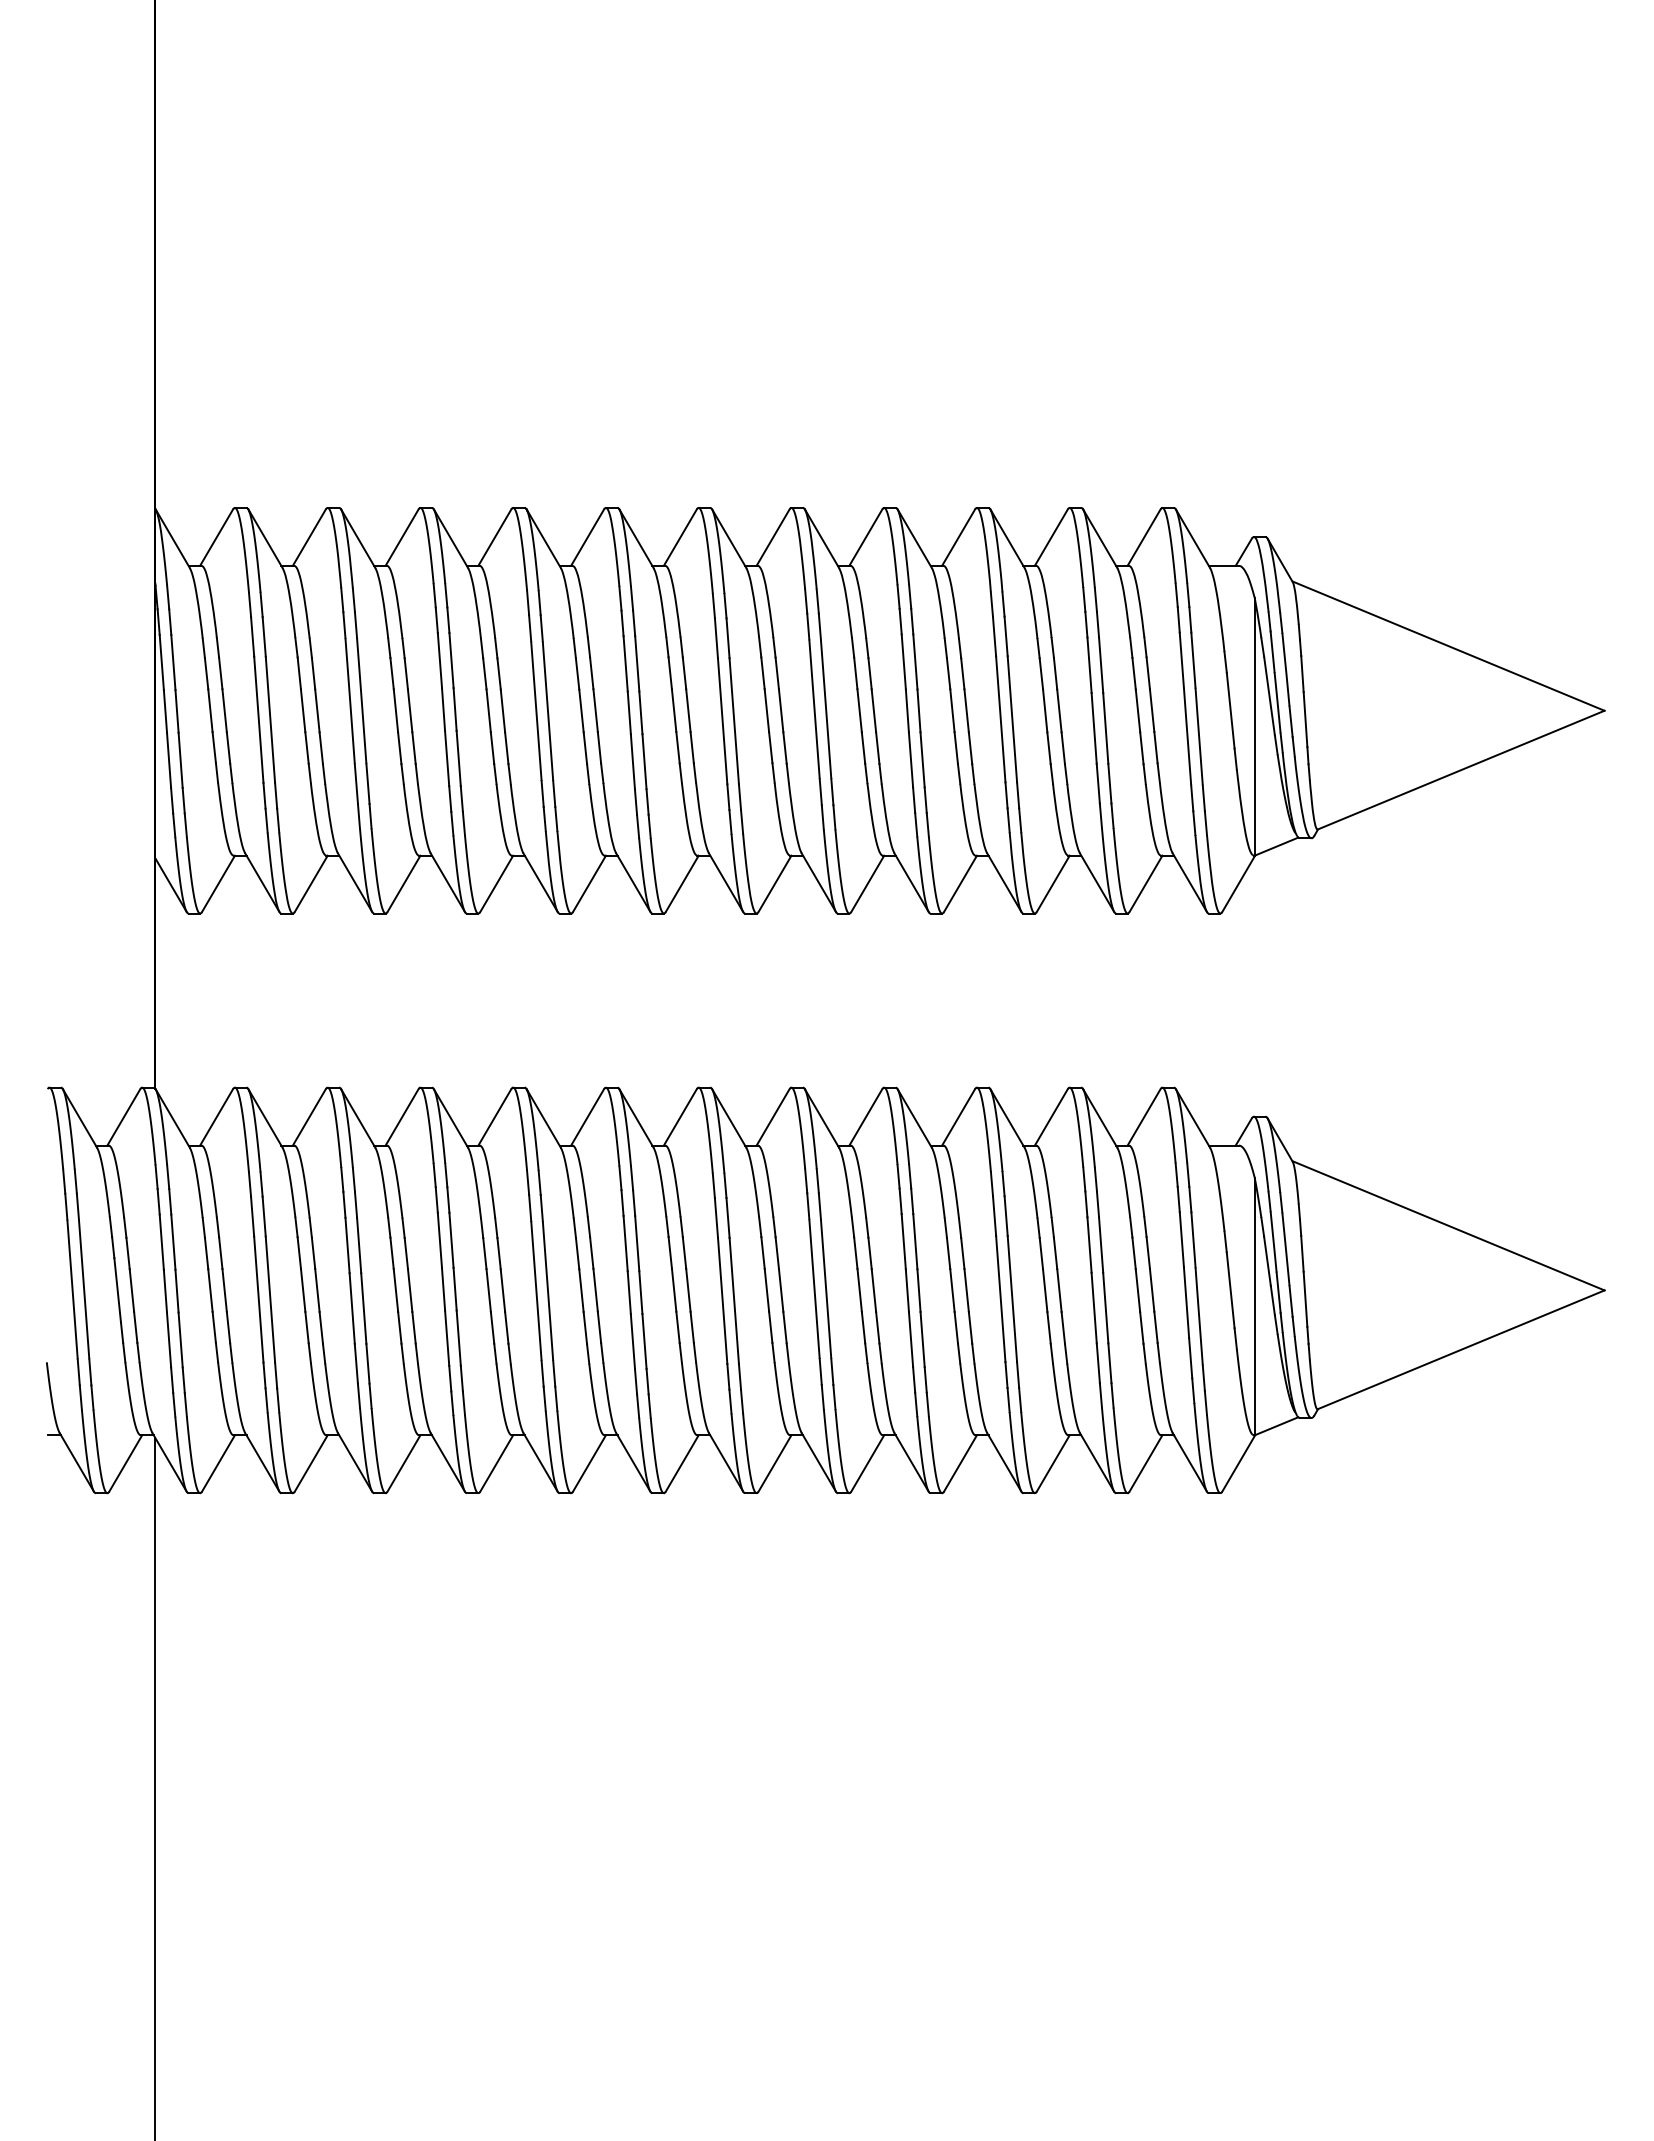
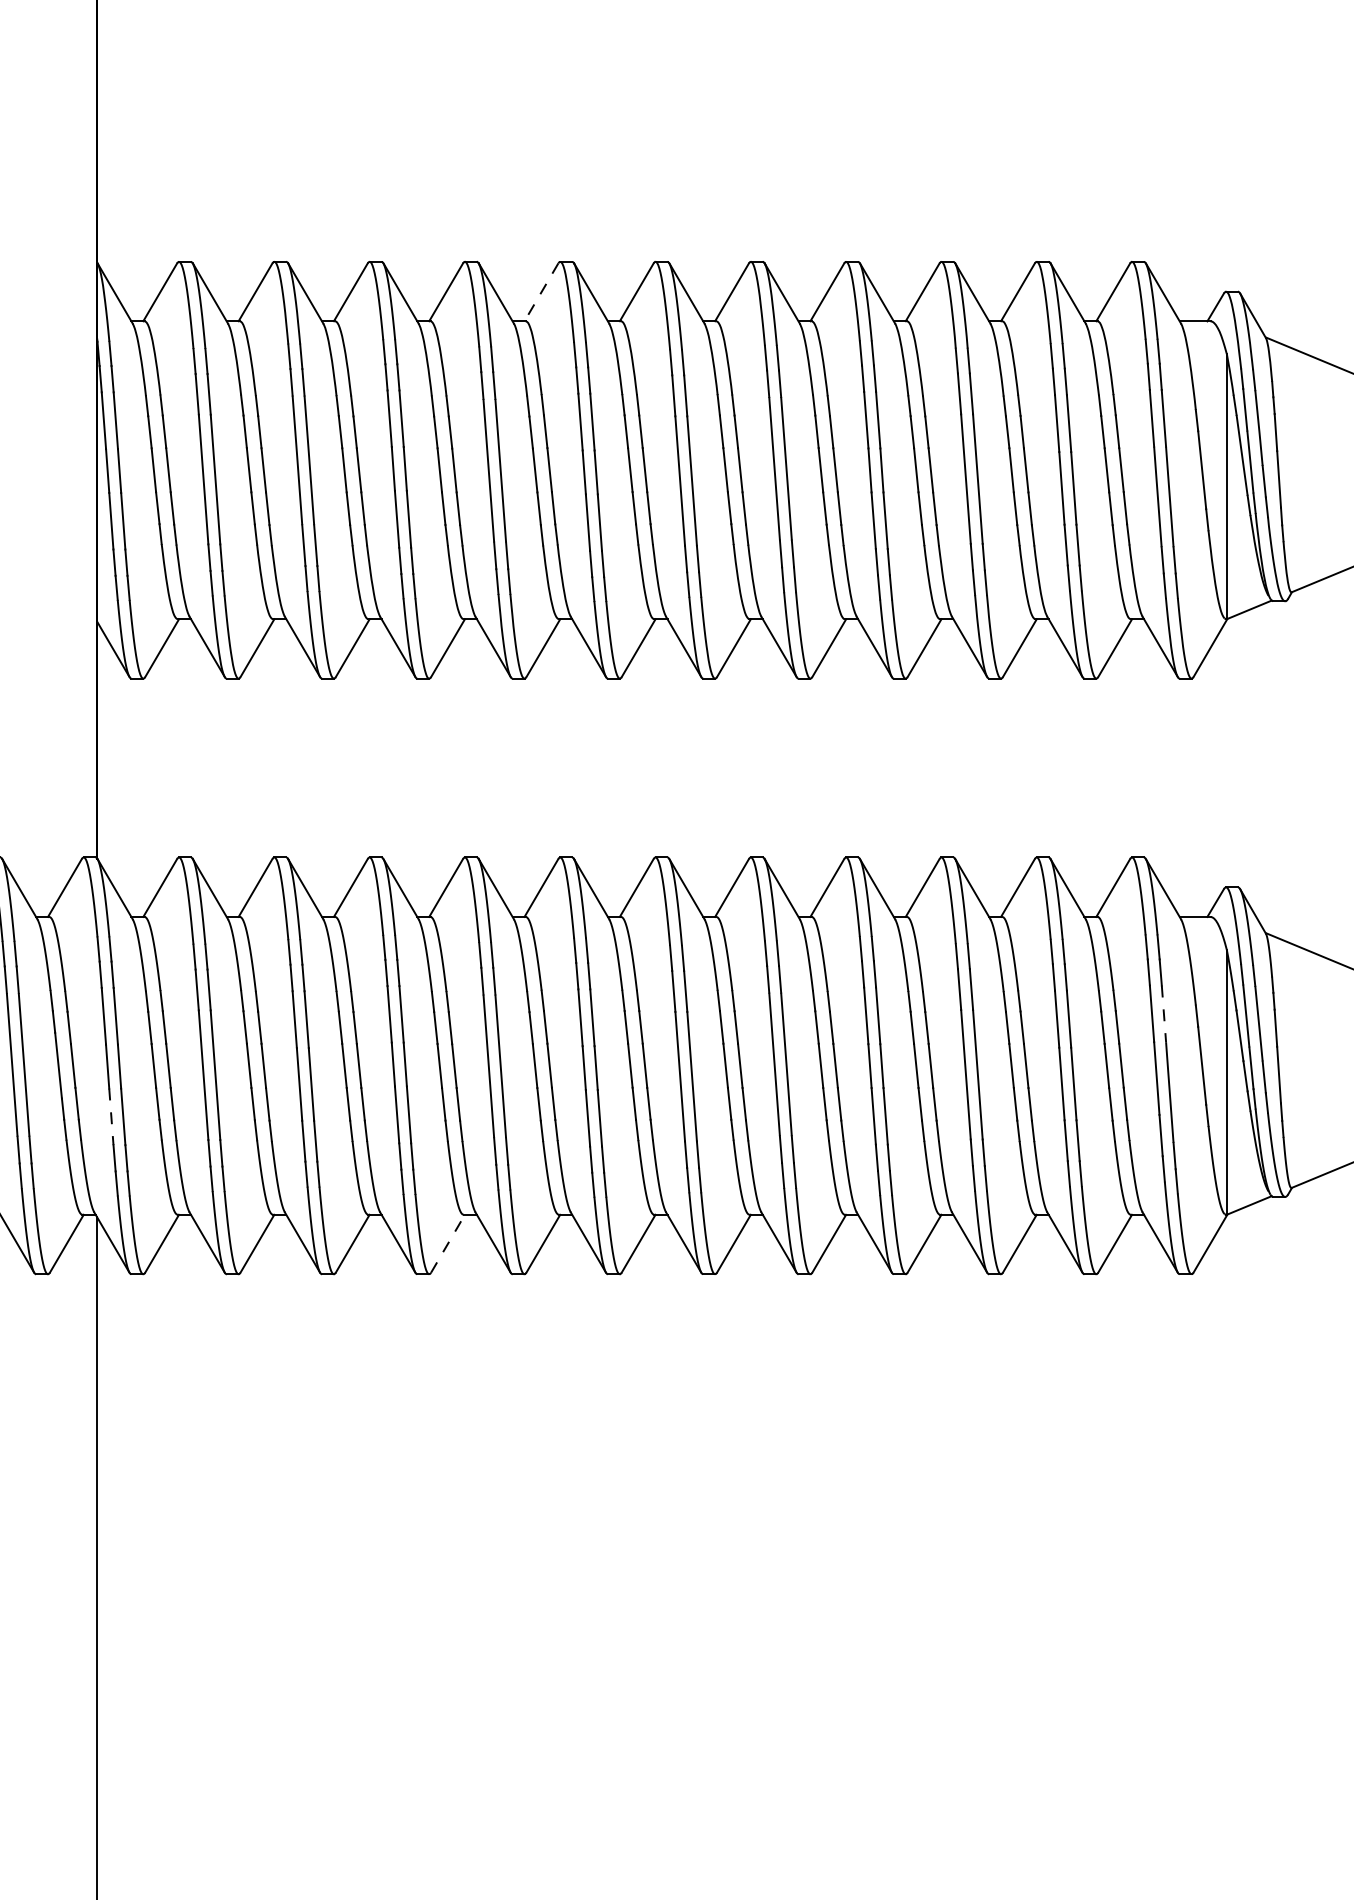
line: (587, 537) -> (541, 292), solid -> dashed
line: (1193, 1239) -> (1163, 1013), solid -> dashed
line: (169, 1340) -> (111, 1117), solid -> dashed
line: (496, 1463) -> (447, 1243), solid -> dashed

